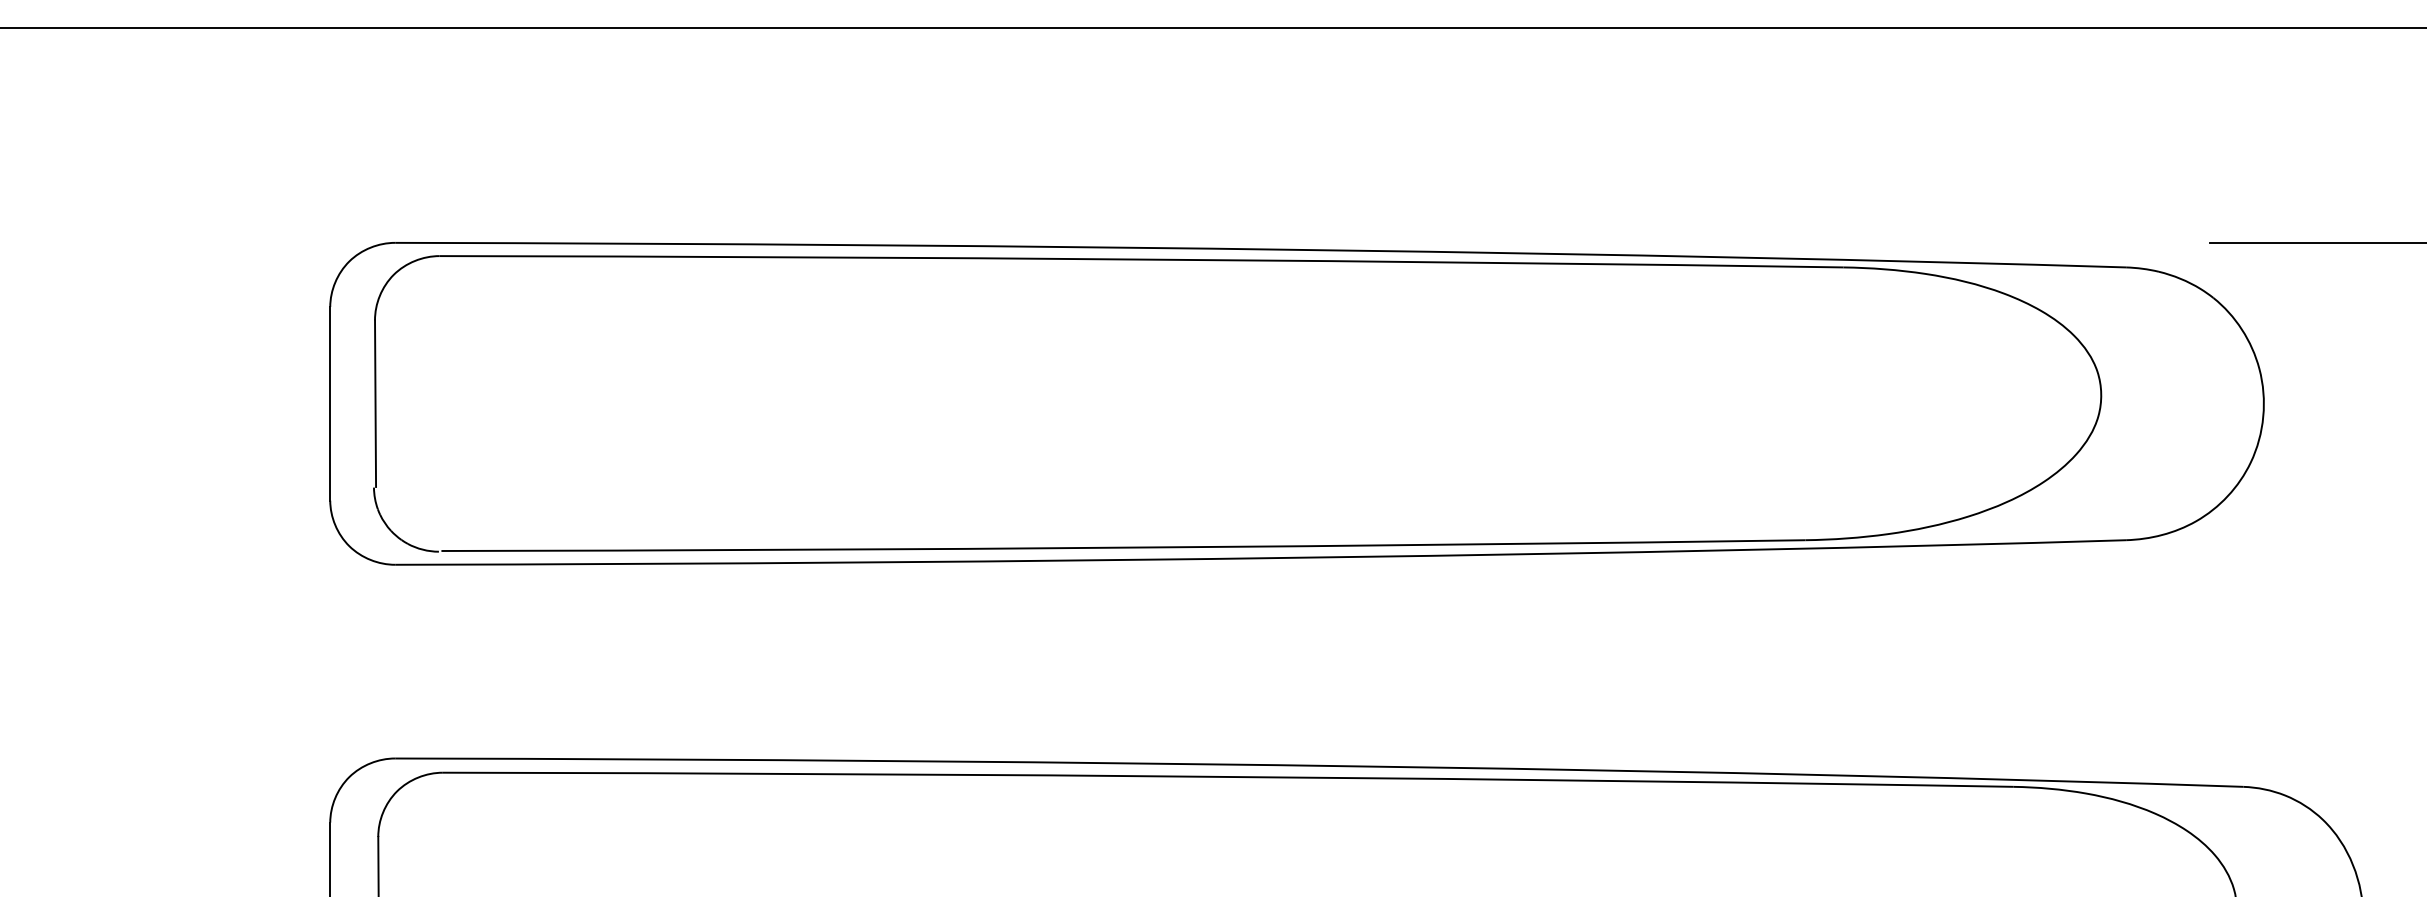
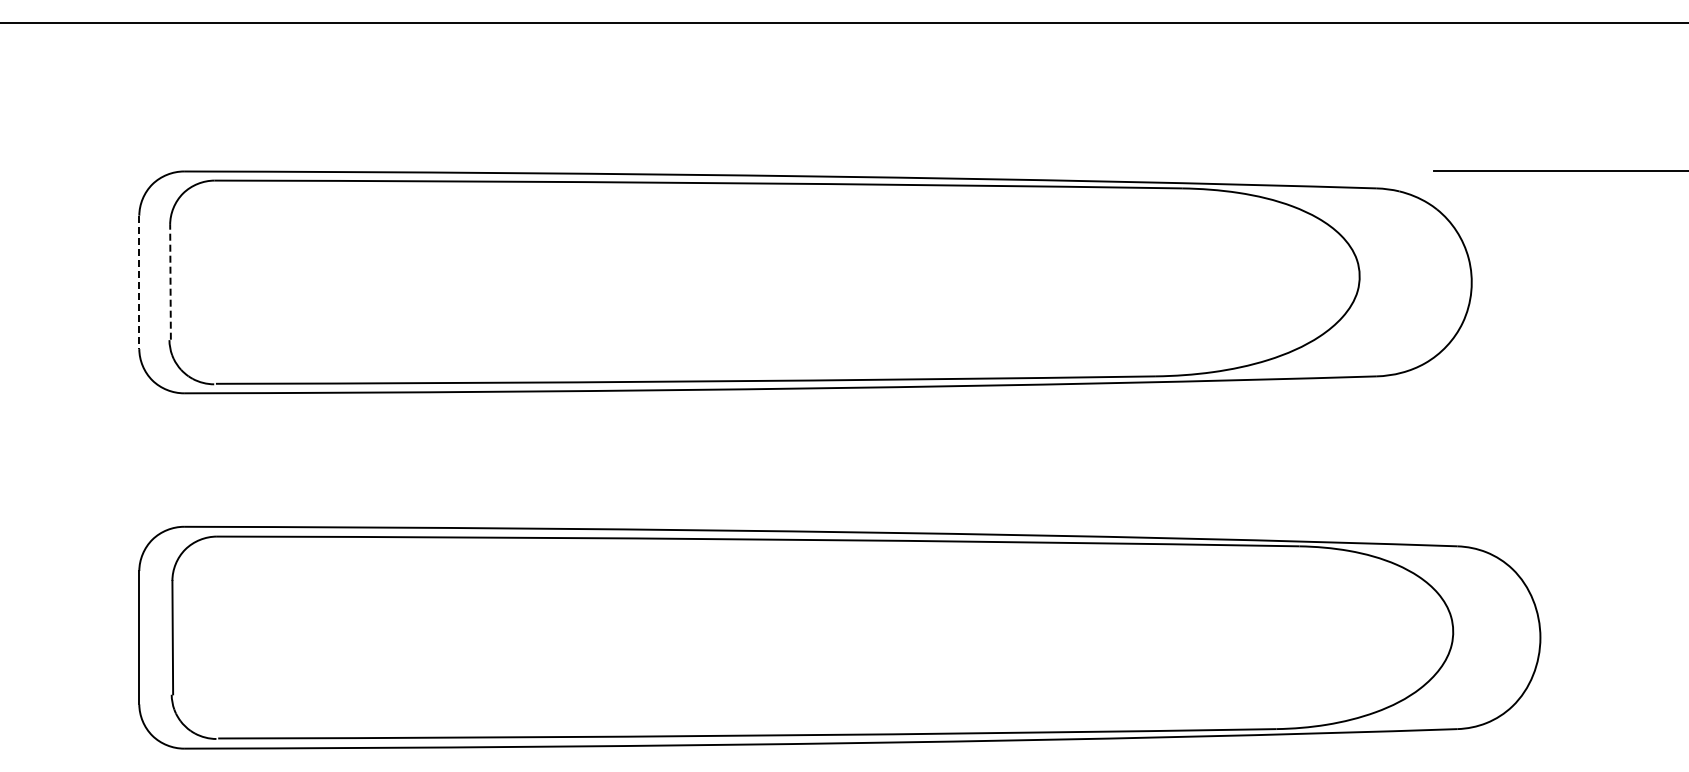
line: (375, 402) -> (170, 281), solid -> dashed
line: (330, 403) -> (139, 282), solid -> dashed

